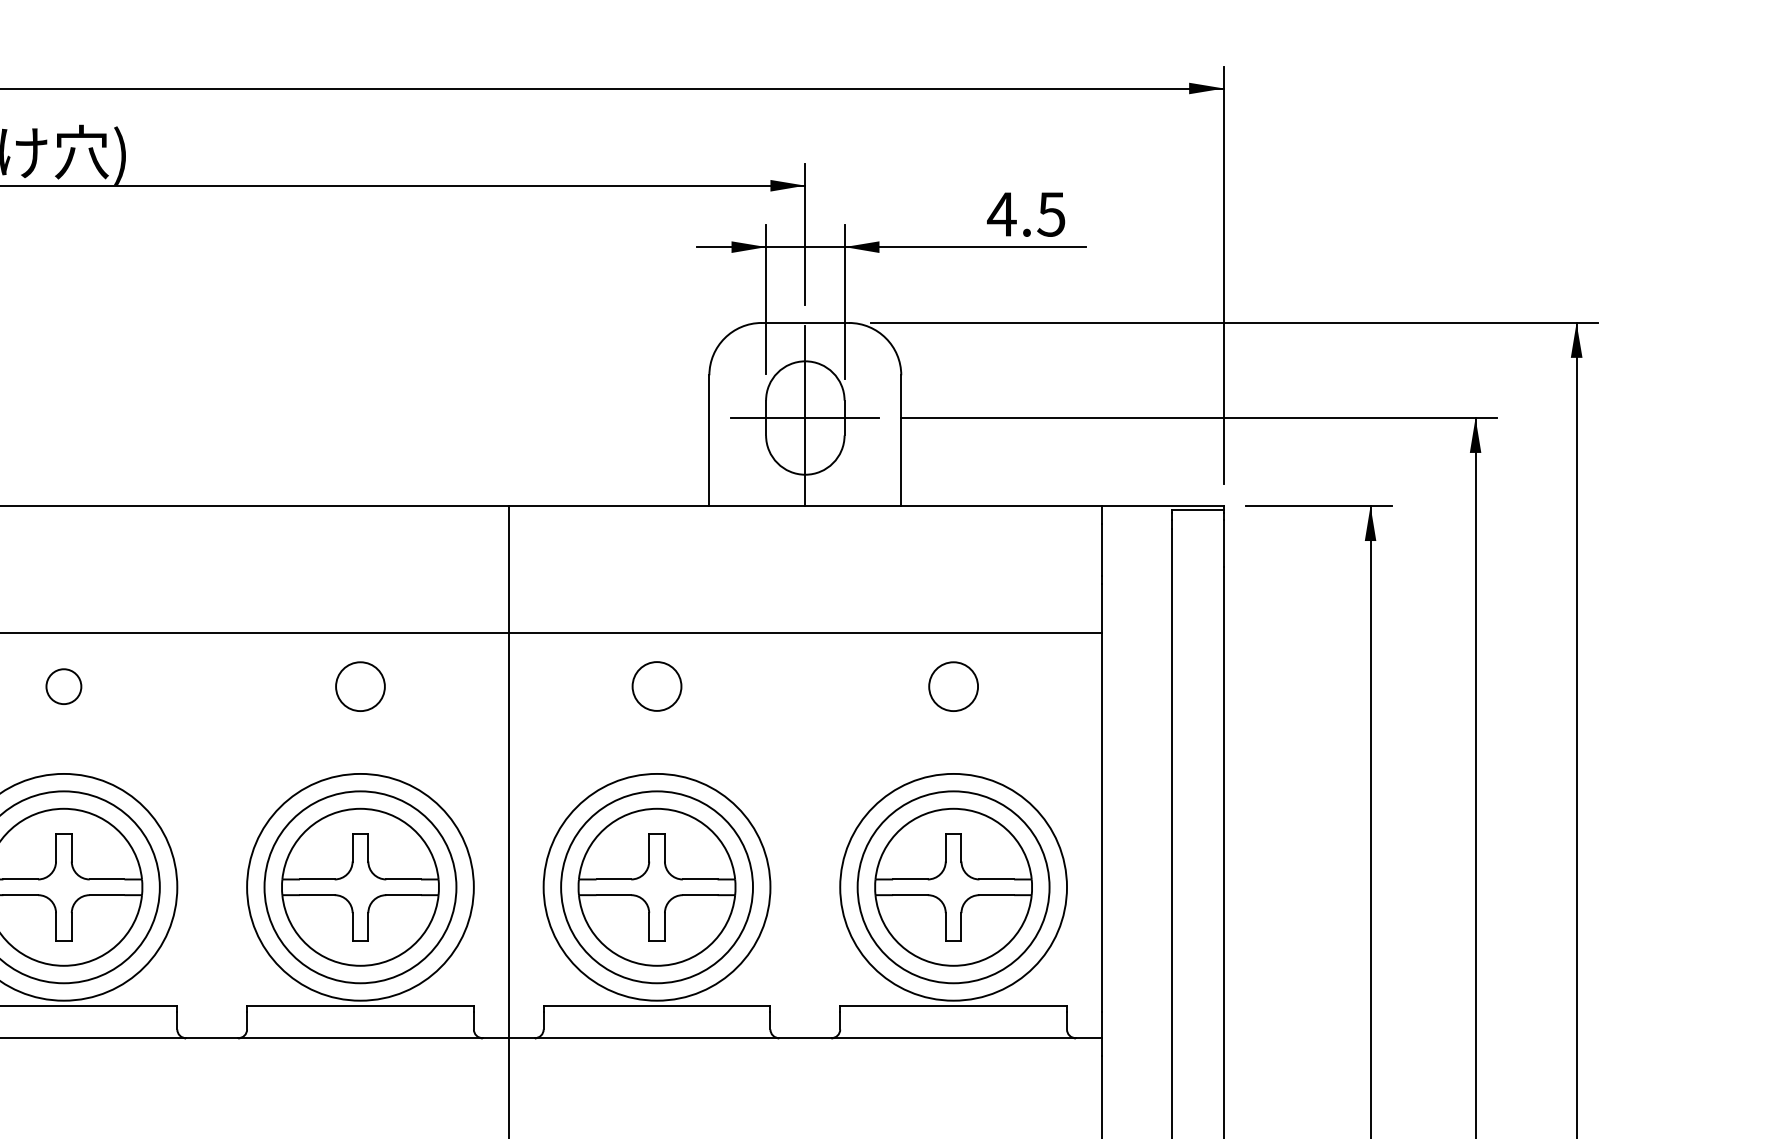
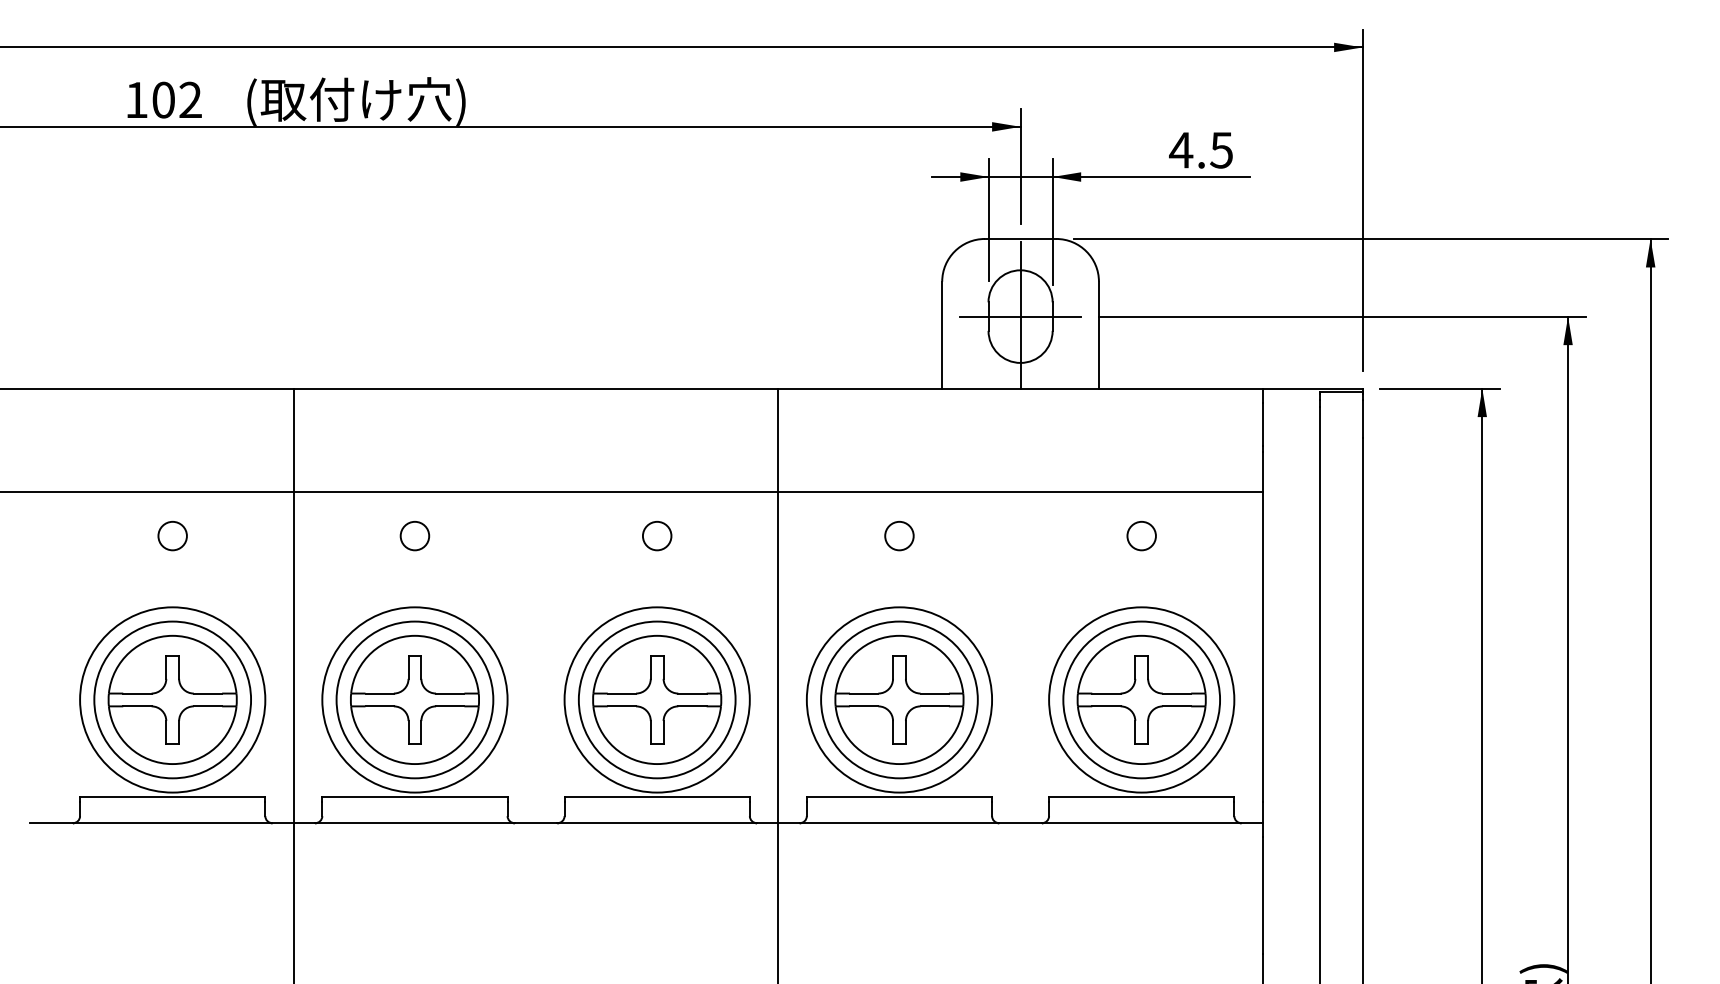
circle: (359, 685) -> (656, 535), size x0.71
circle: (953, 685) -> (1141, 535), size x0.71
circle: (657, 687) -> (899, 536), size x0.71

